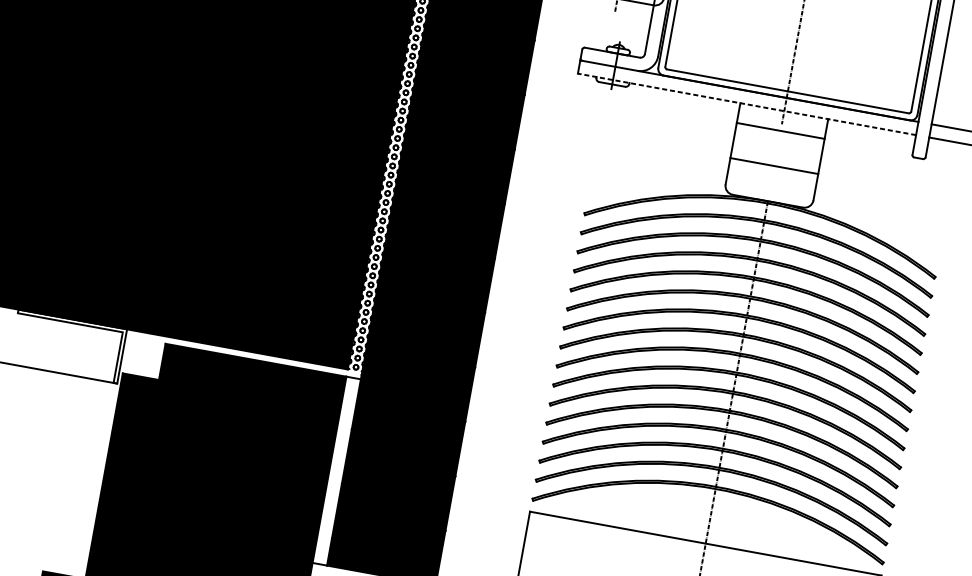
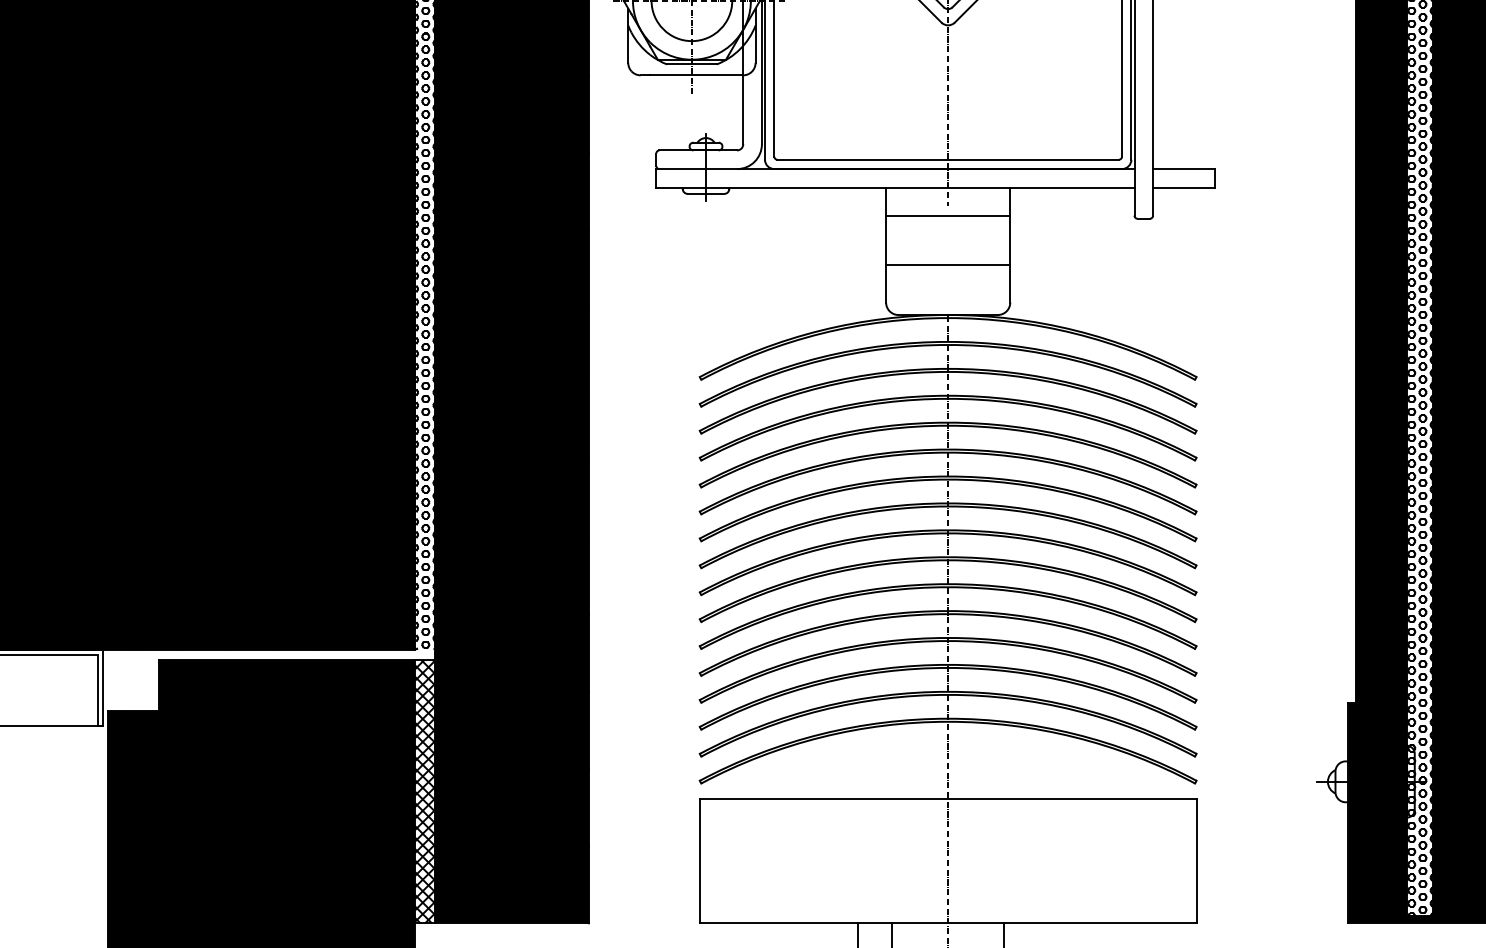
line: (746, 104) -> (894, 187), dashed -> solid
hatch: (336, 470) -> (424, 791), added

